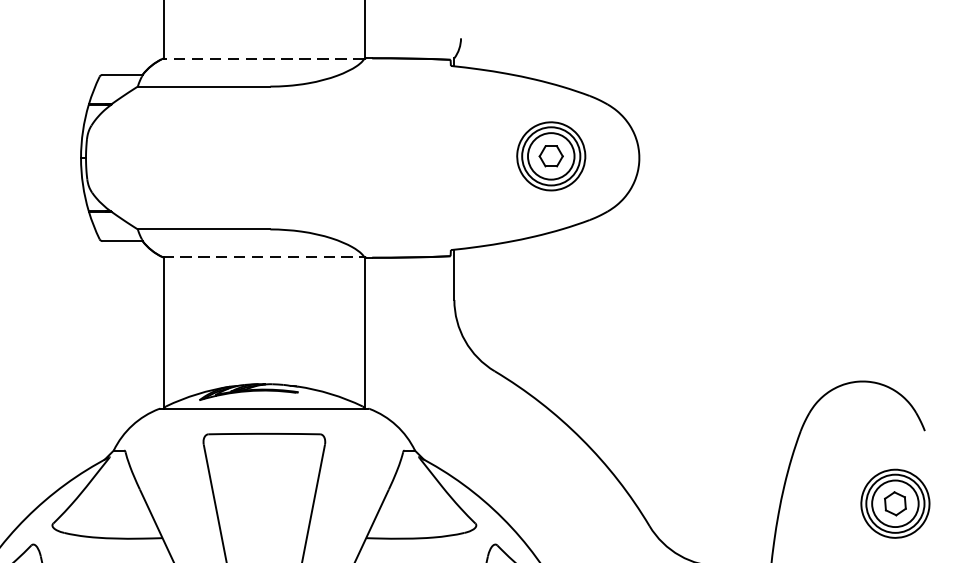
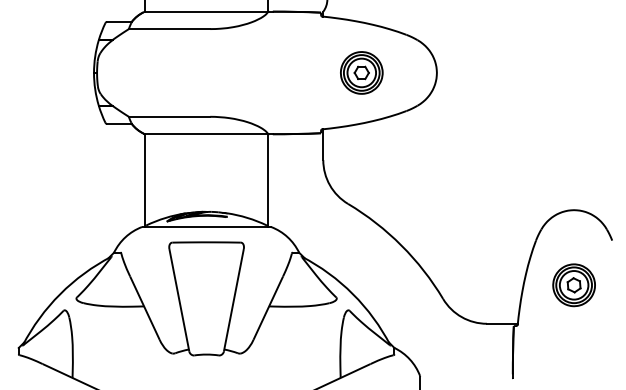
line: (264, 57) -> (206, 11), dashed -> solid
part: (550, 155) -> (361, 72), moved
line: (262, 256) -> (205, 133), dashed -> solid
part: (894, 504) -> (573, 285), moved

